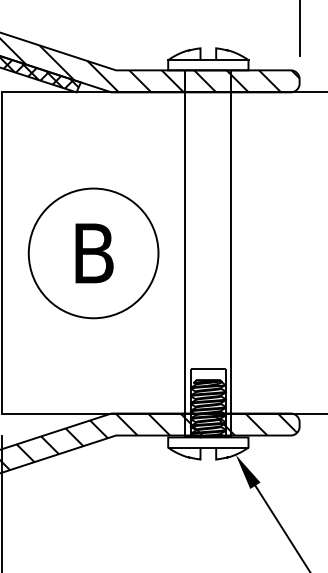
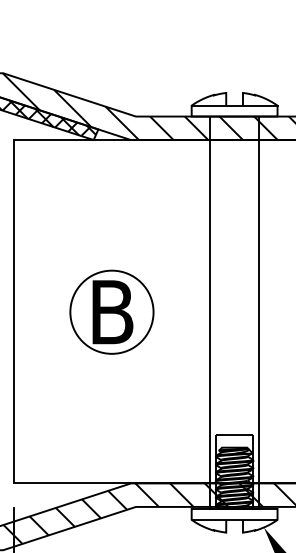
circle: (93, 253) -> (111, 312), size x0.6

